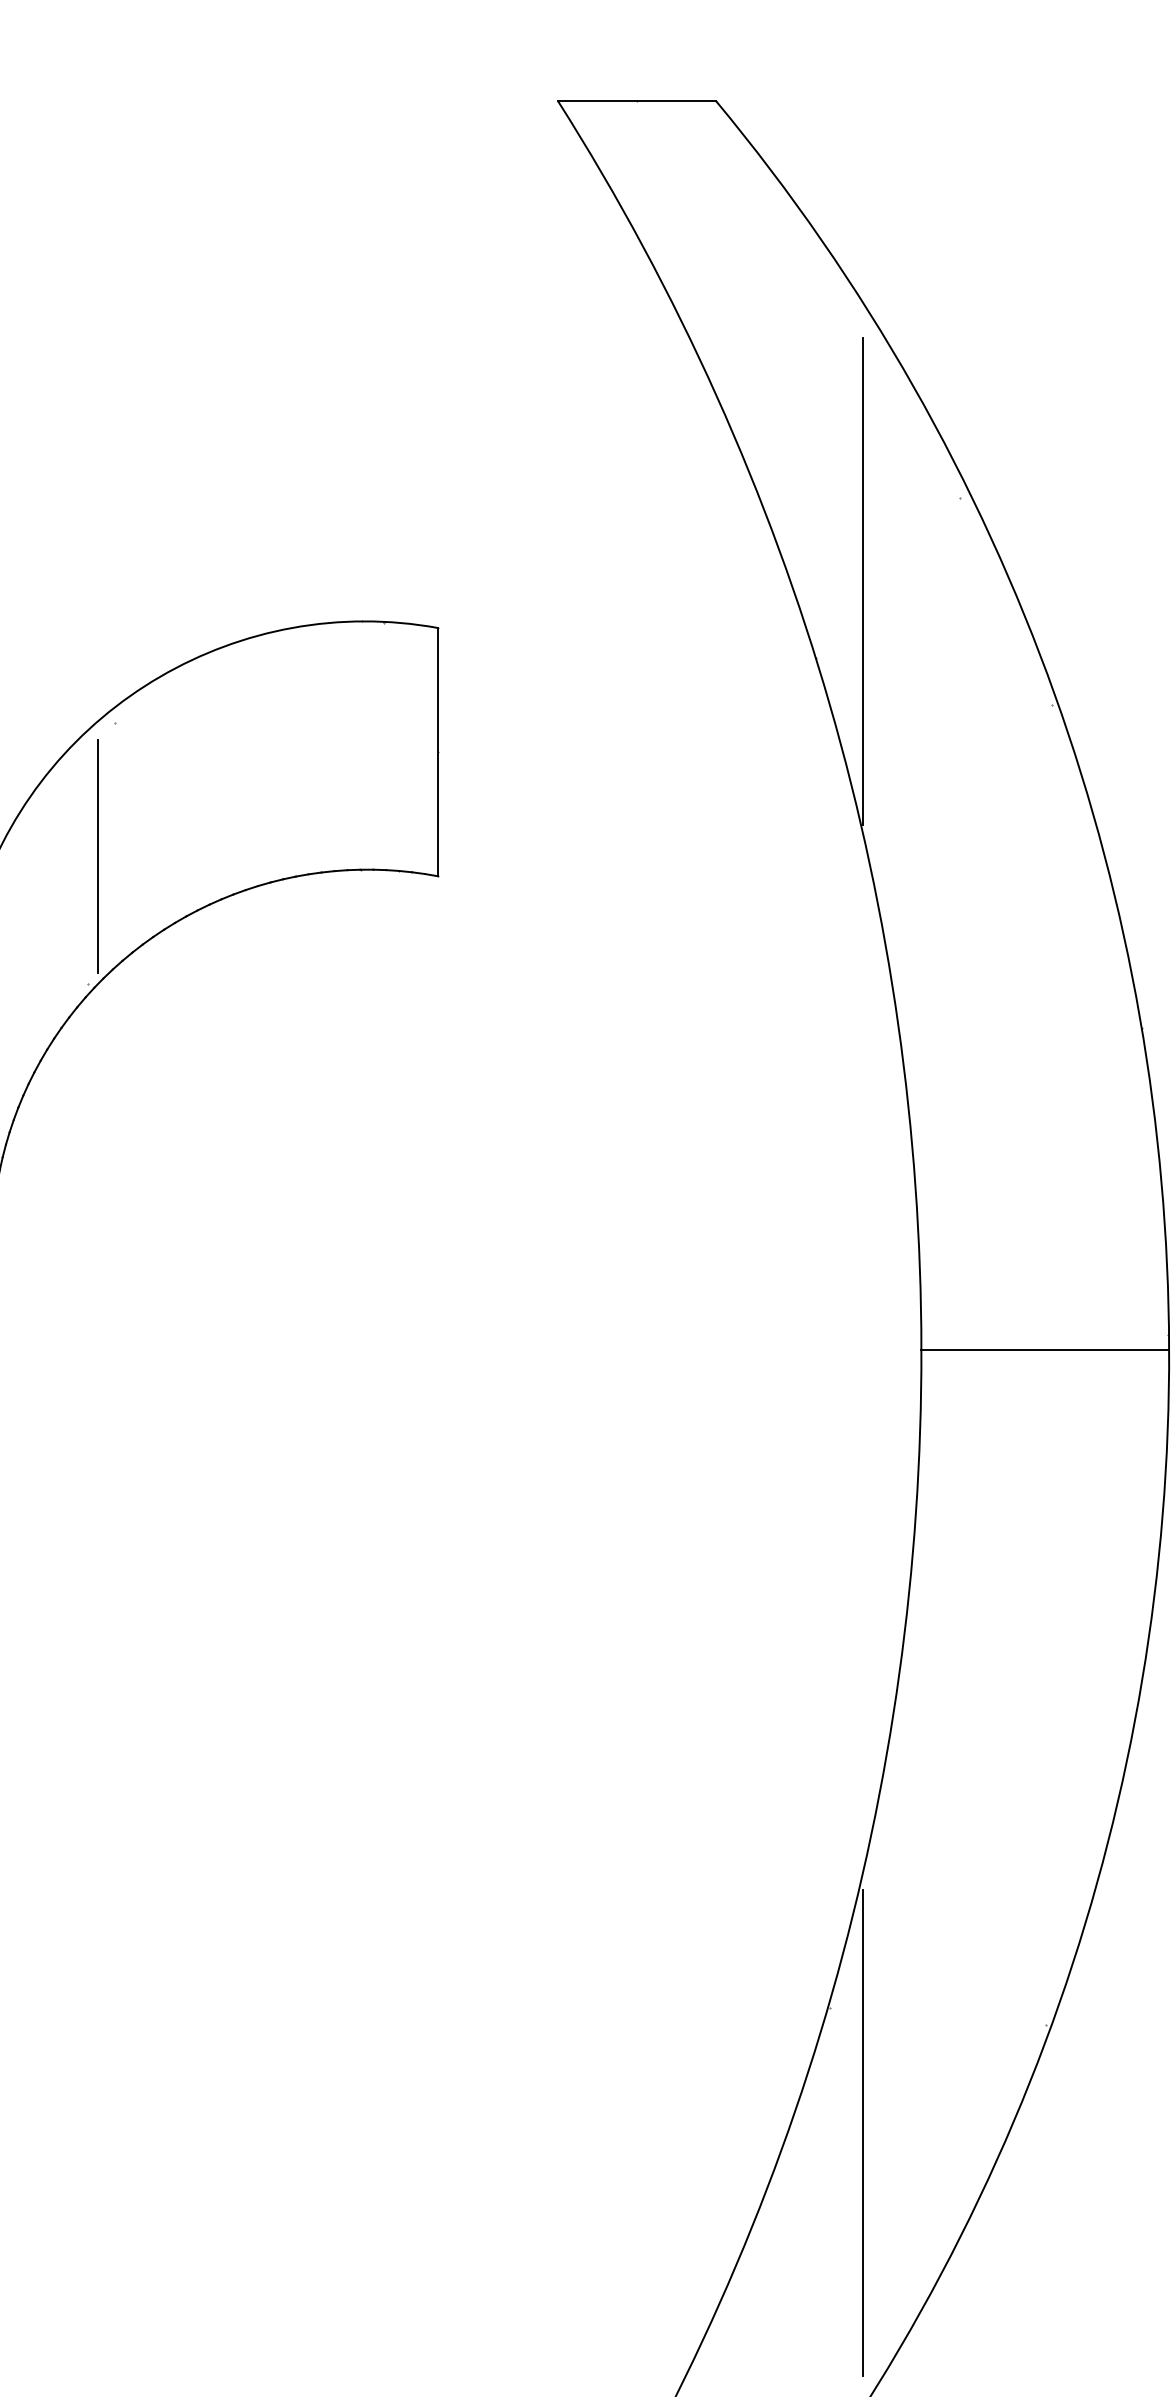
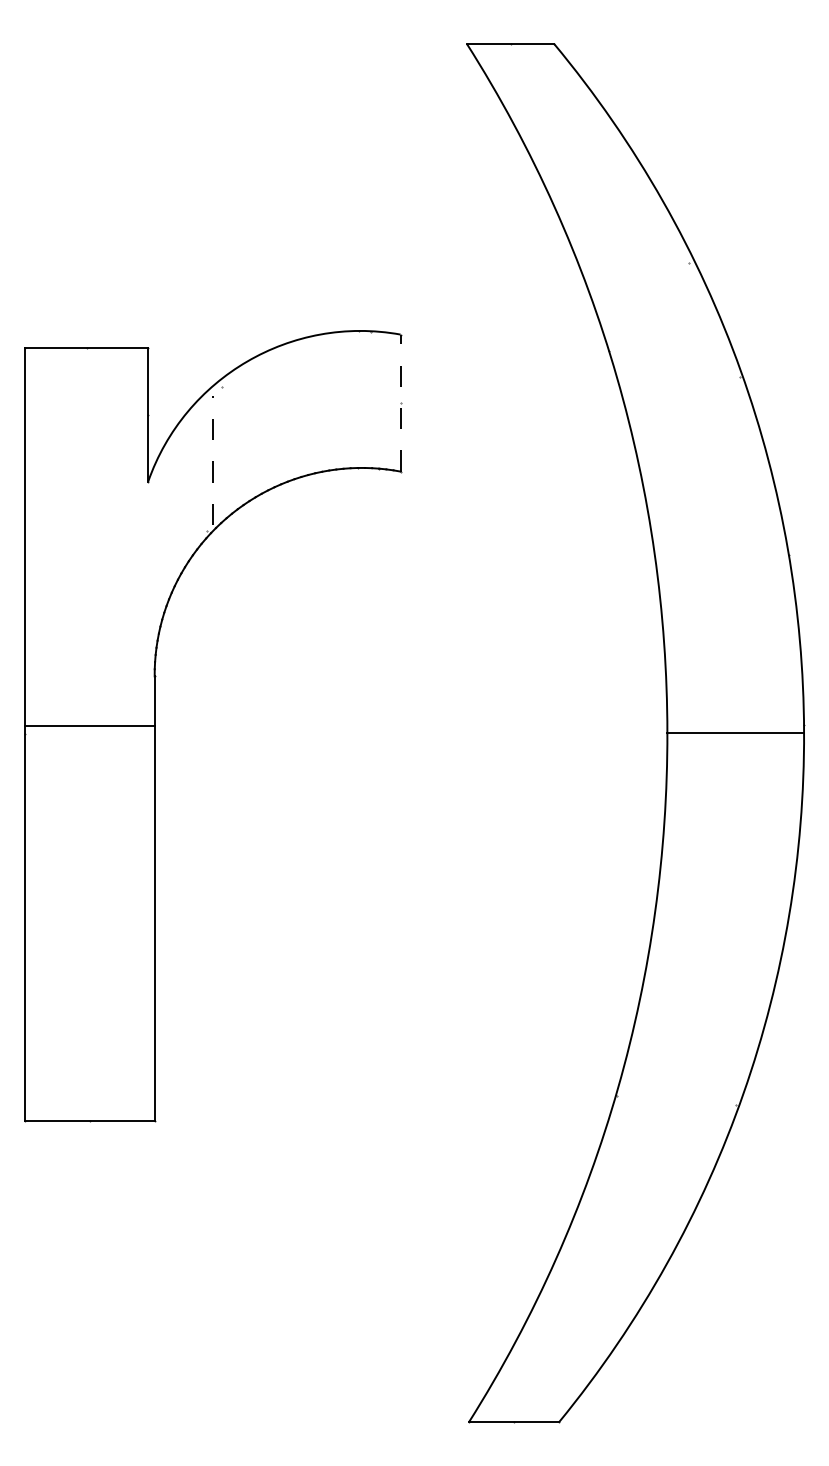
line: (863, 580) -> (635, 308), removed
line: (437, 752) -> (400, 403), solid -> dashed
line: (97, 856) -> (212, 460), solid -> dashed
line: (863, 2133) -> (635, 1165), removed

